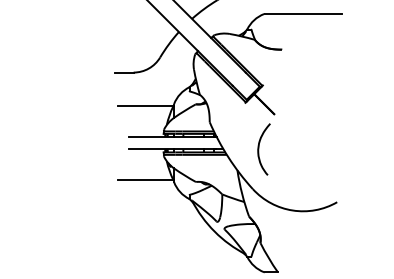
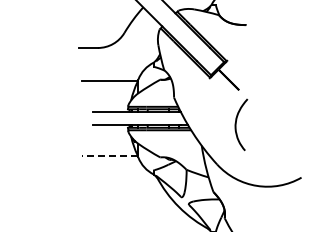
curve: (259, 149) -> (236, 124), moved
line: (145, 180) -> (109, 155), solid -> dashed

